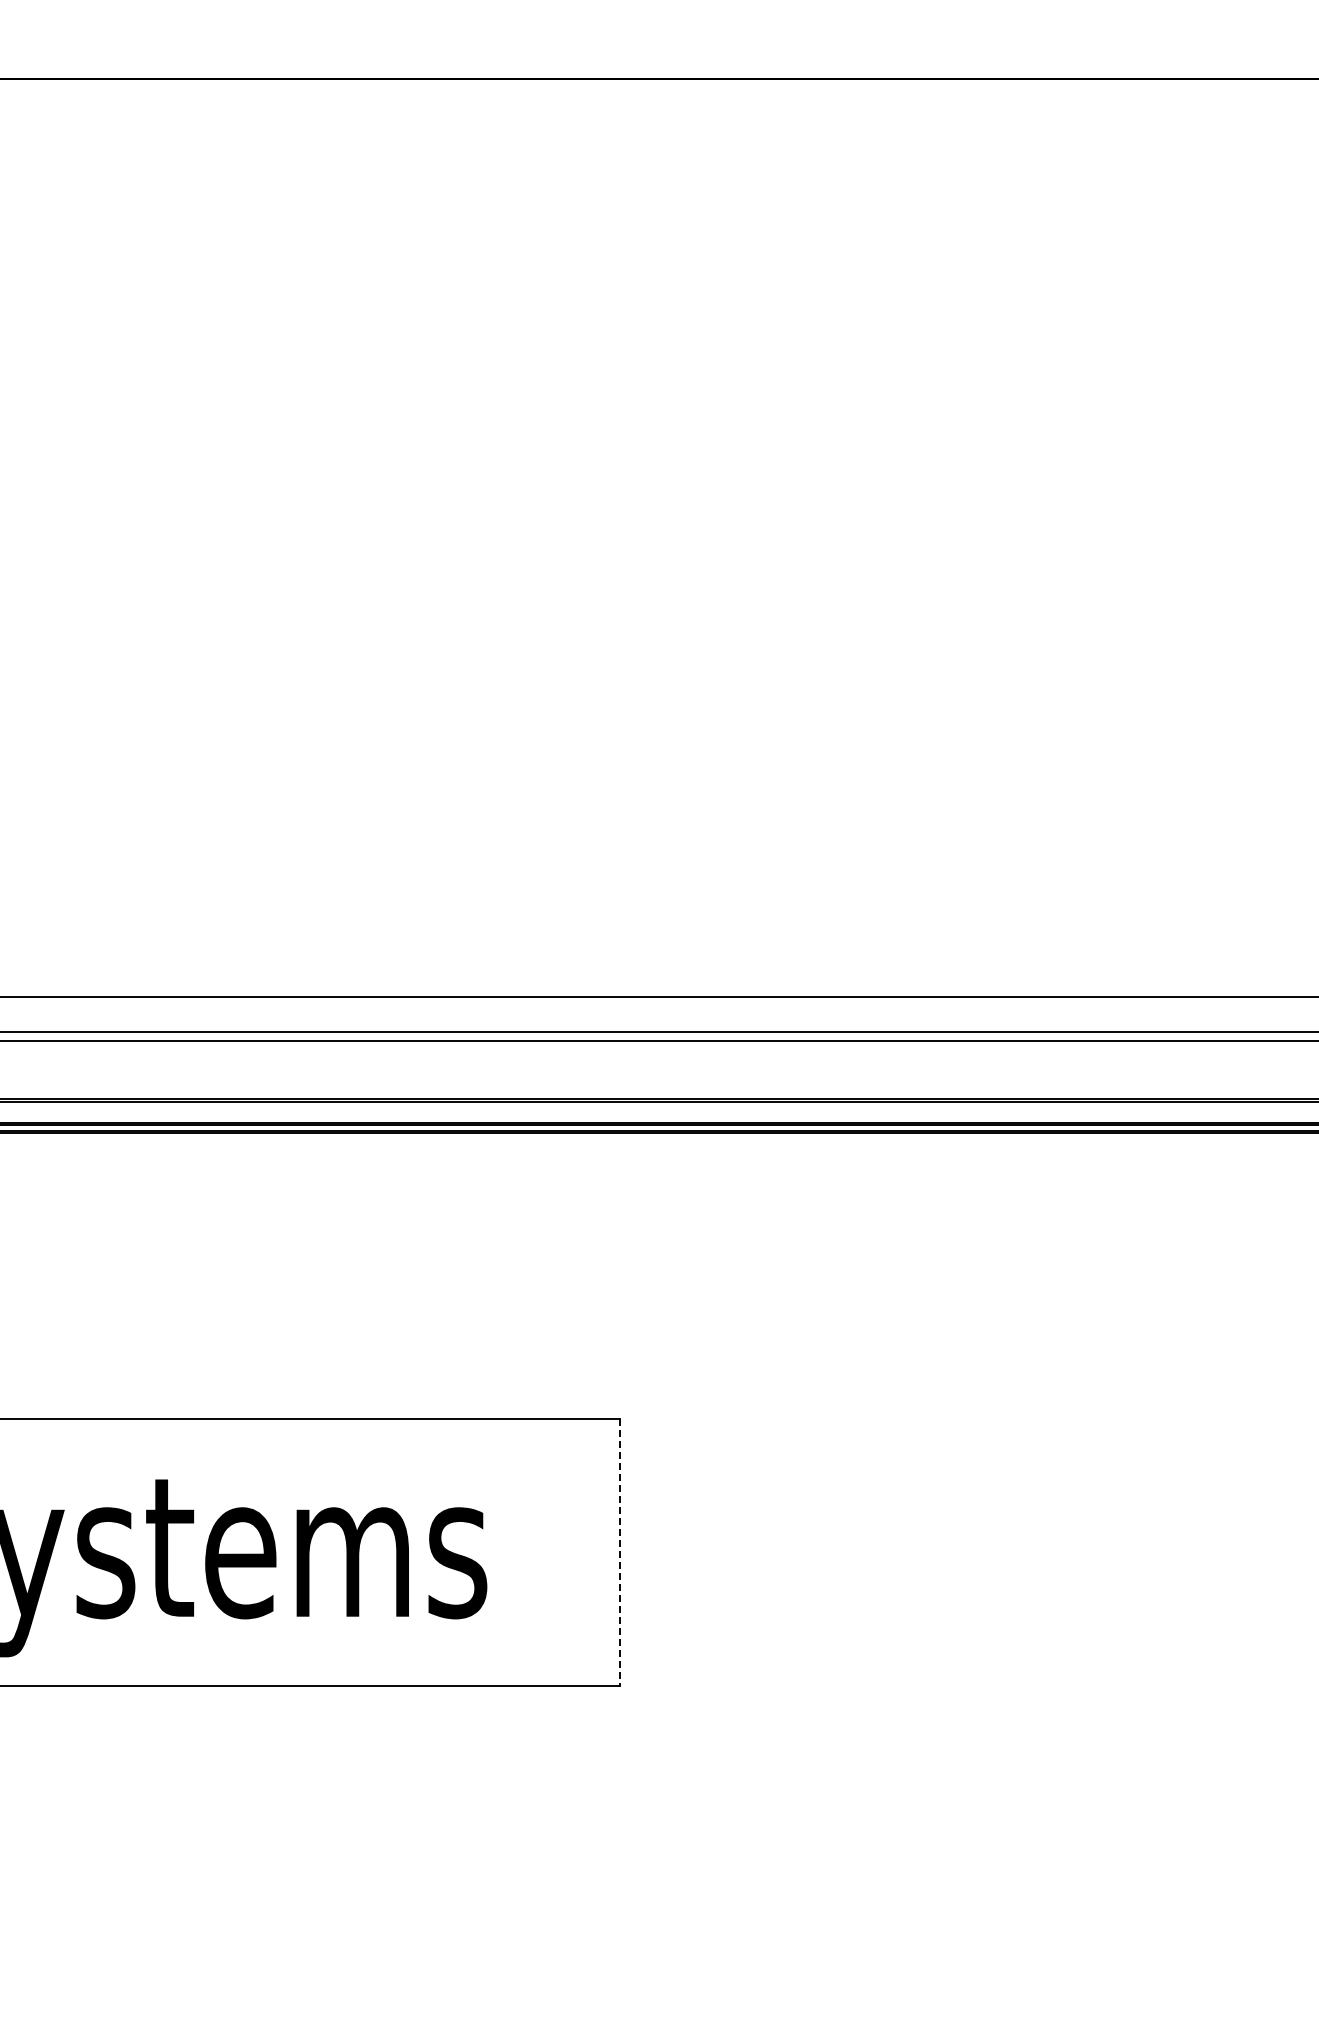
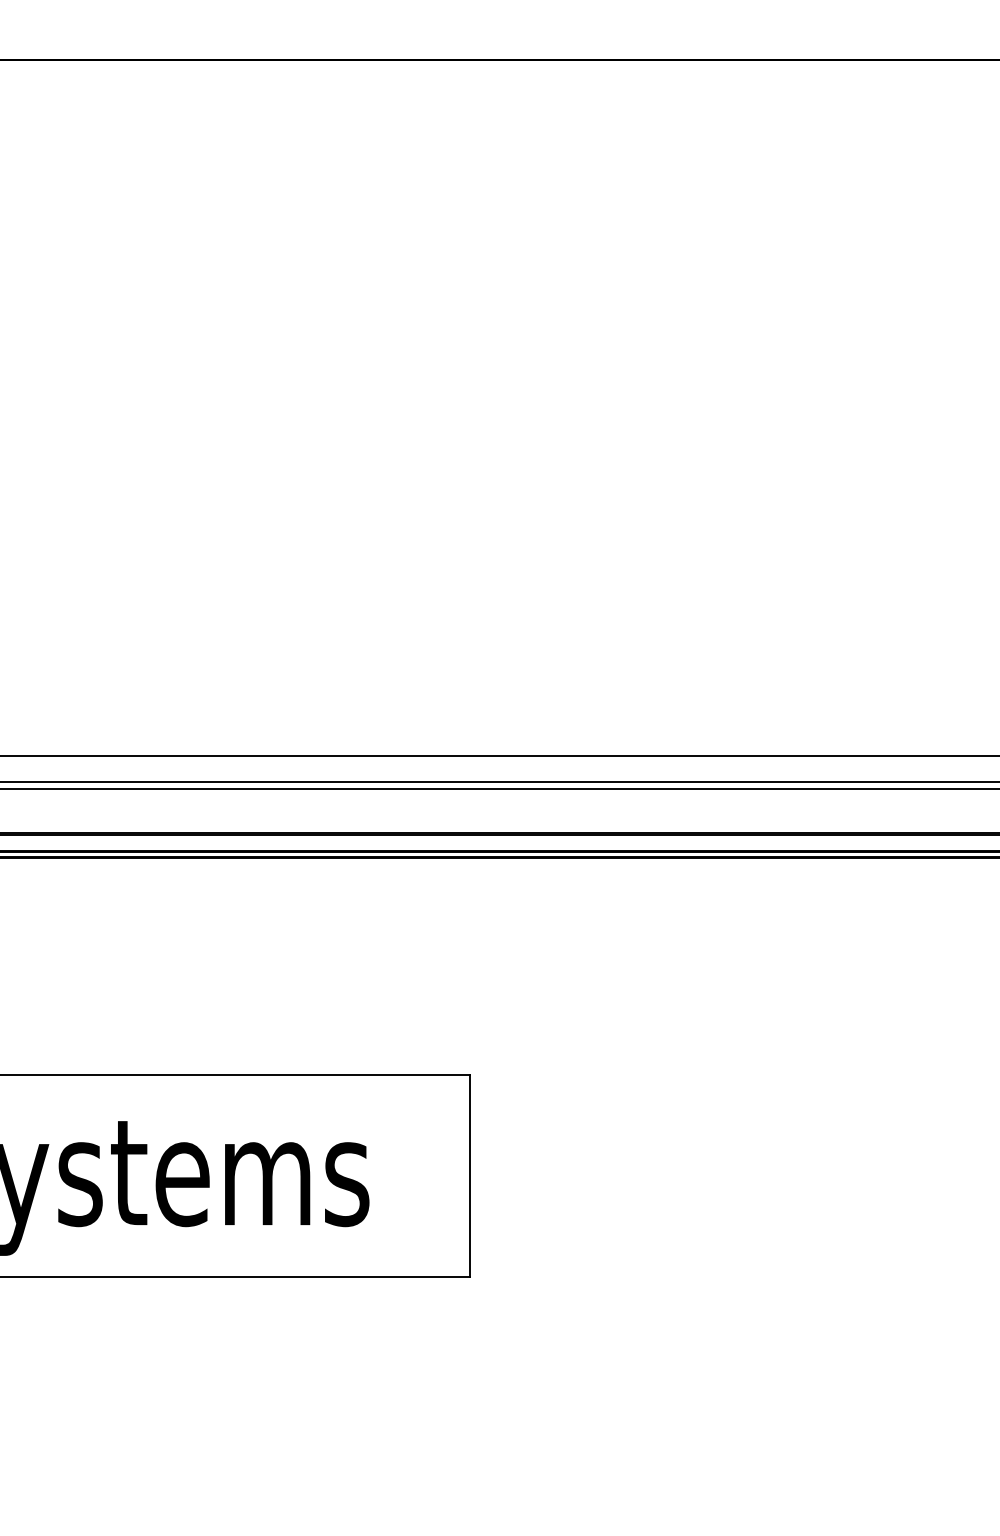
line: (620, 1552) -> (470, 1176), dashed -> solid

